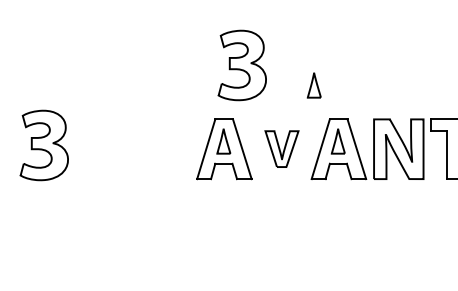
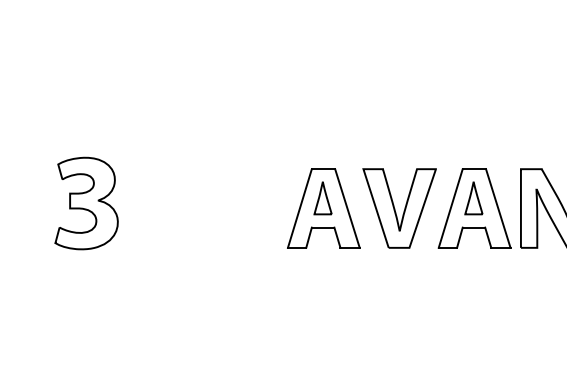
part: (241, 65) -> (346, 98), removed
part: (313, 85) -> (441, 124), removed
part: (281, 148) -> (399, 207), size x1.67

